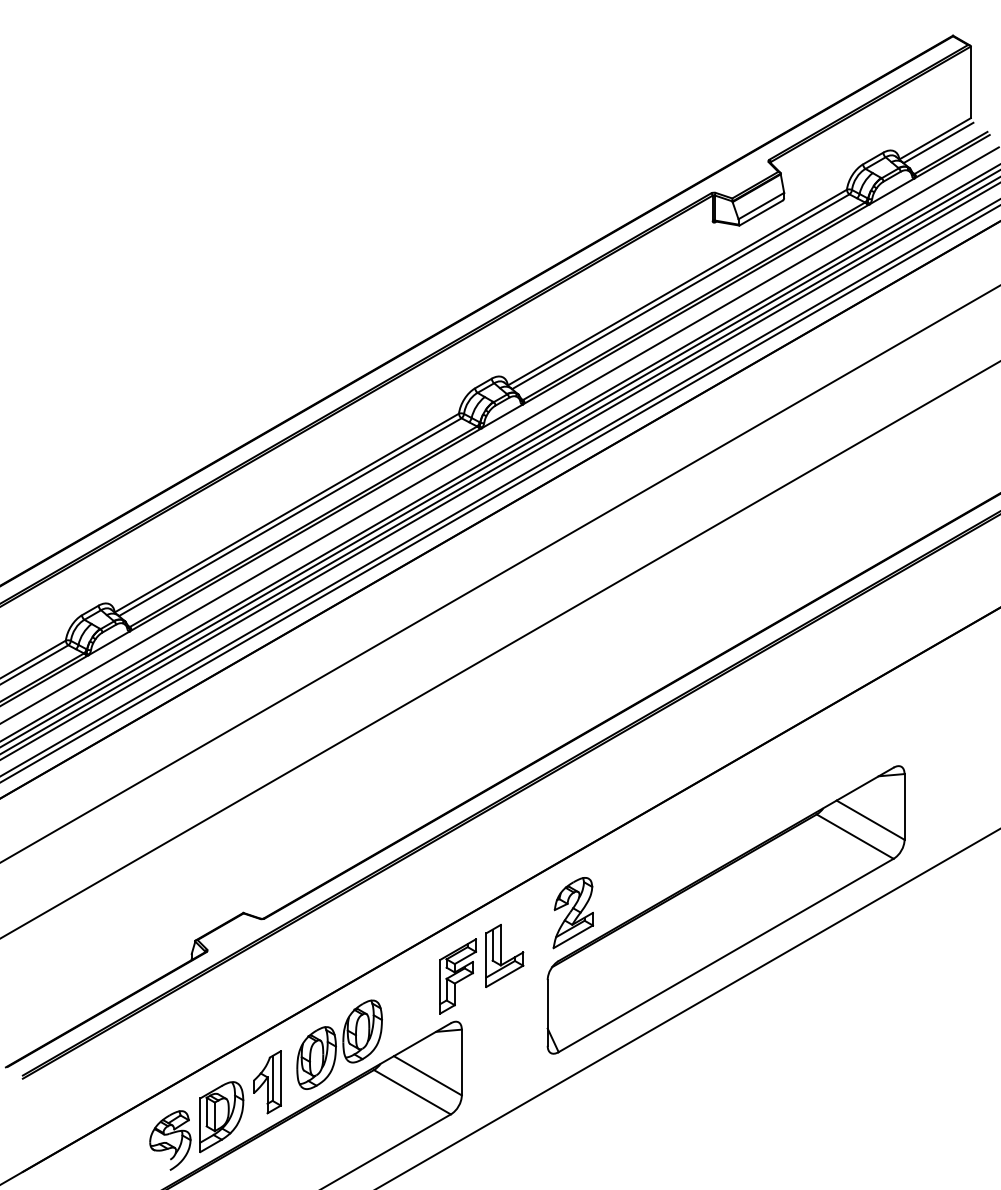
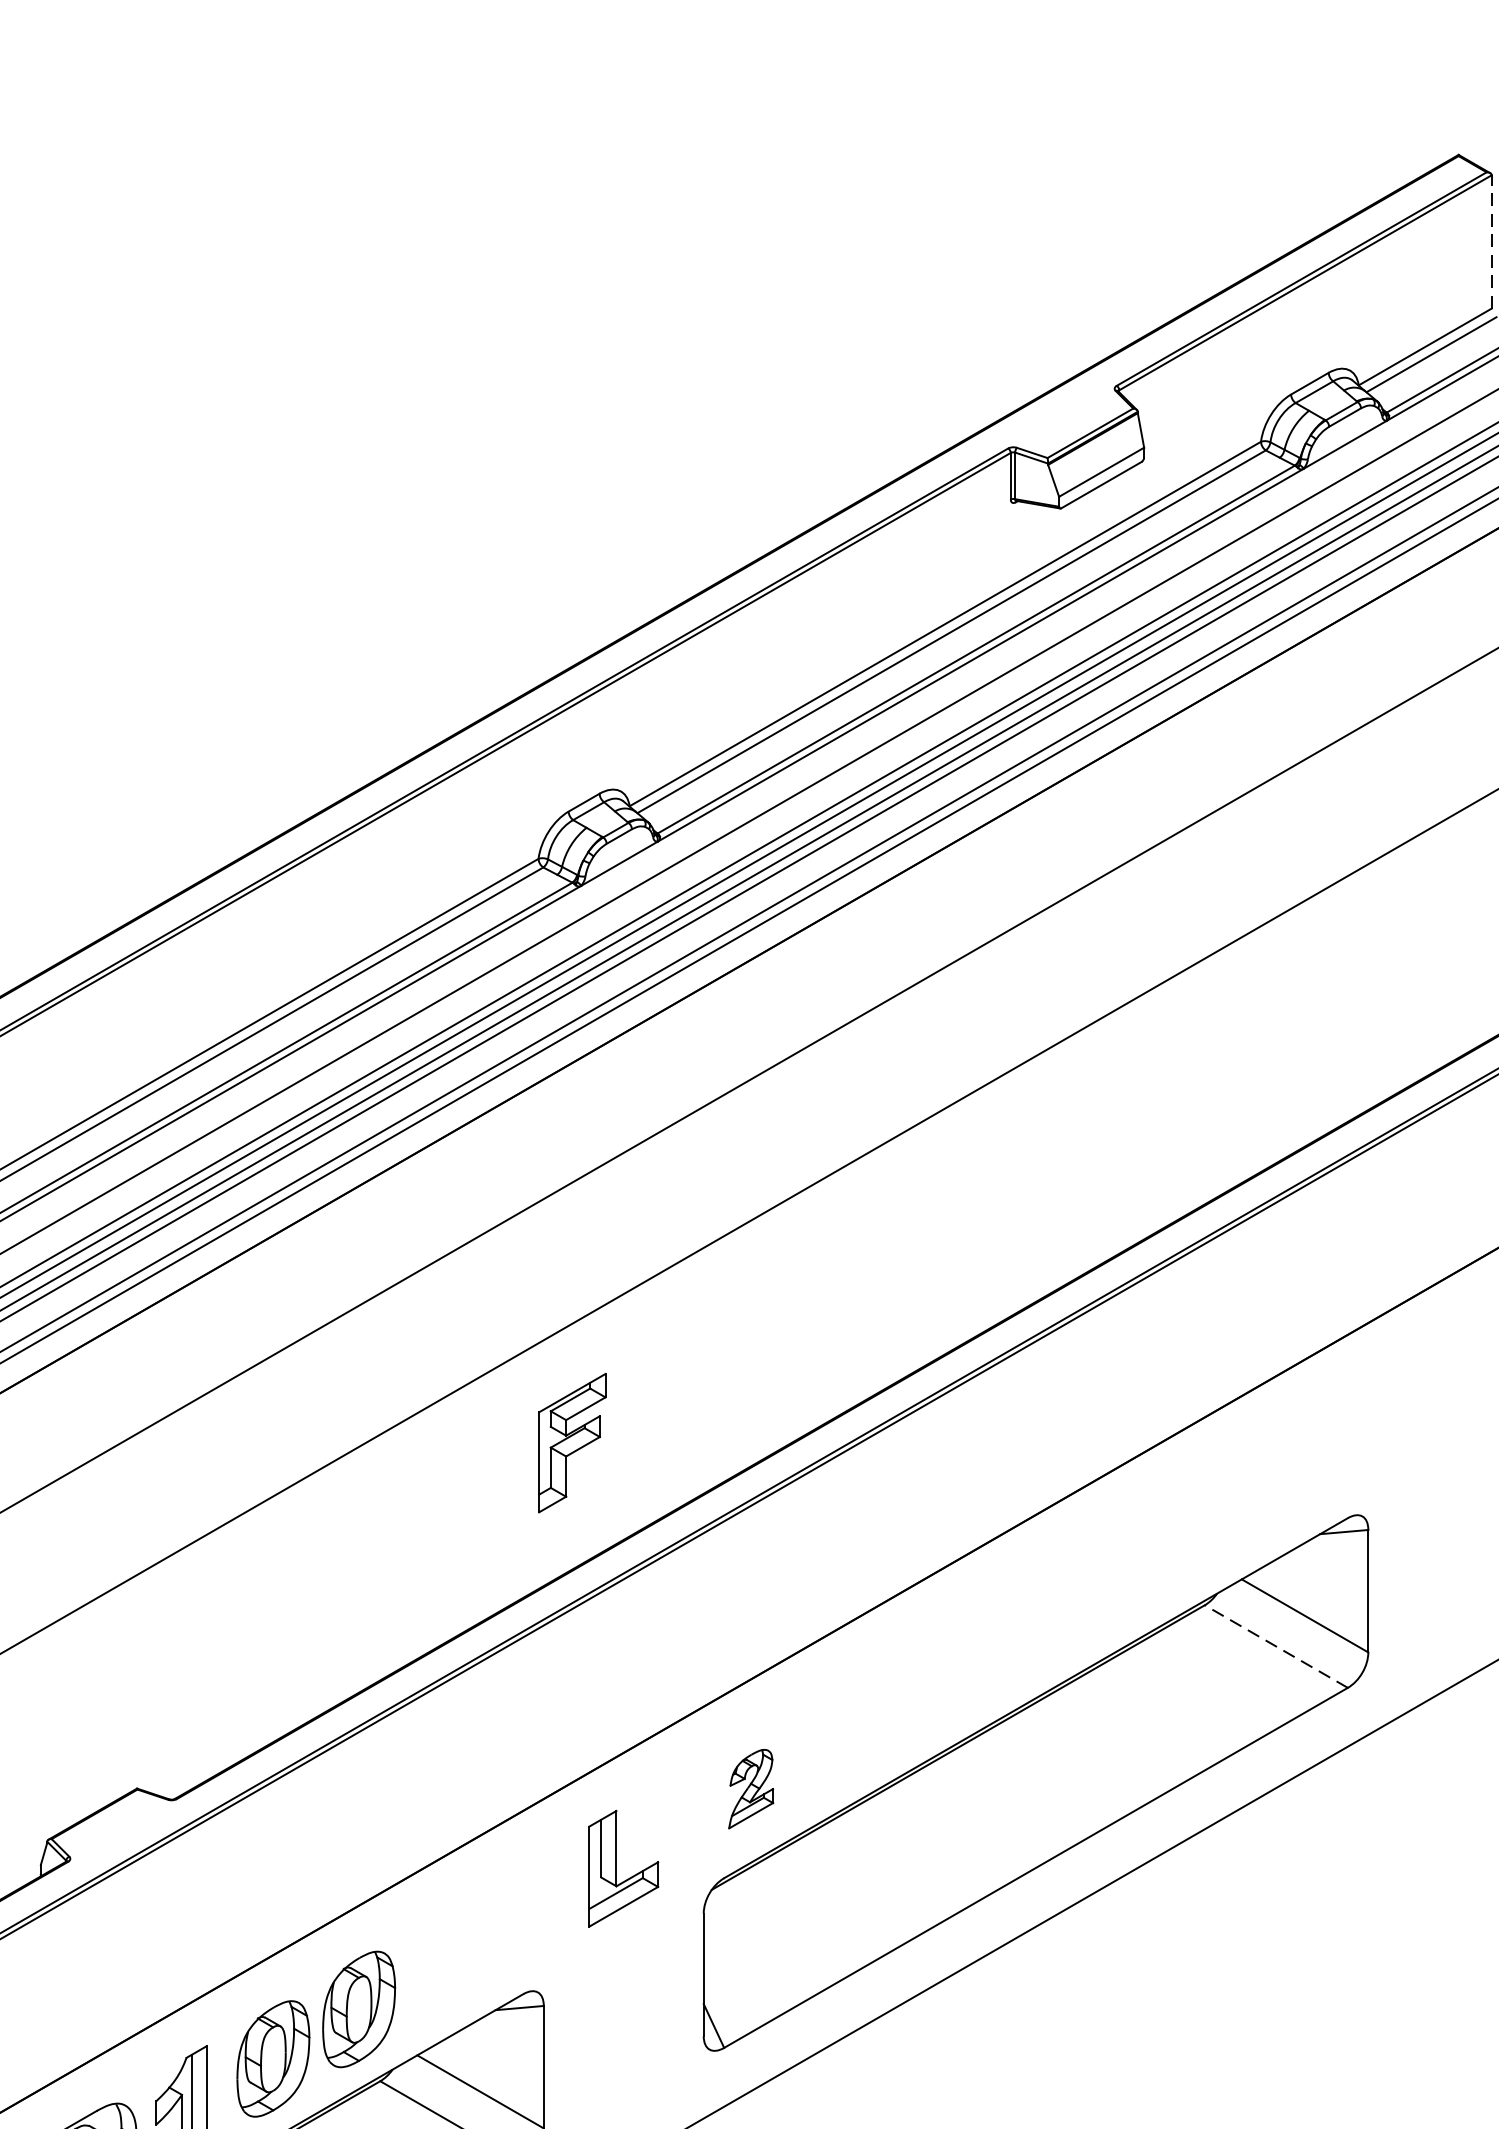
line: (970, 82) -> (1491, 242), solid -> dashed
line: (854, 836) -> (1275, 1646), solid -> dashed
part: (572, 913) -> (749, 1789), size x0.6
part: (457, 976) -> (571, 1443), moved

